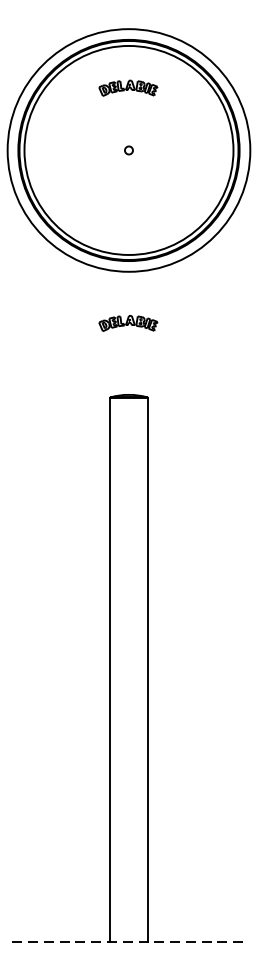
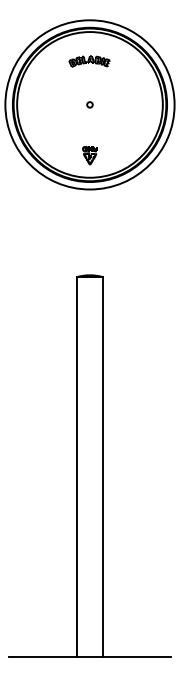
part: (128, 223) -> (89, 155), added
part: (128, 323) -> (89, 225), removed
line: (129, 941) -> (90, 656), dashed -> solid

